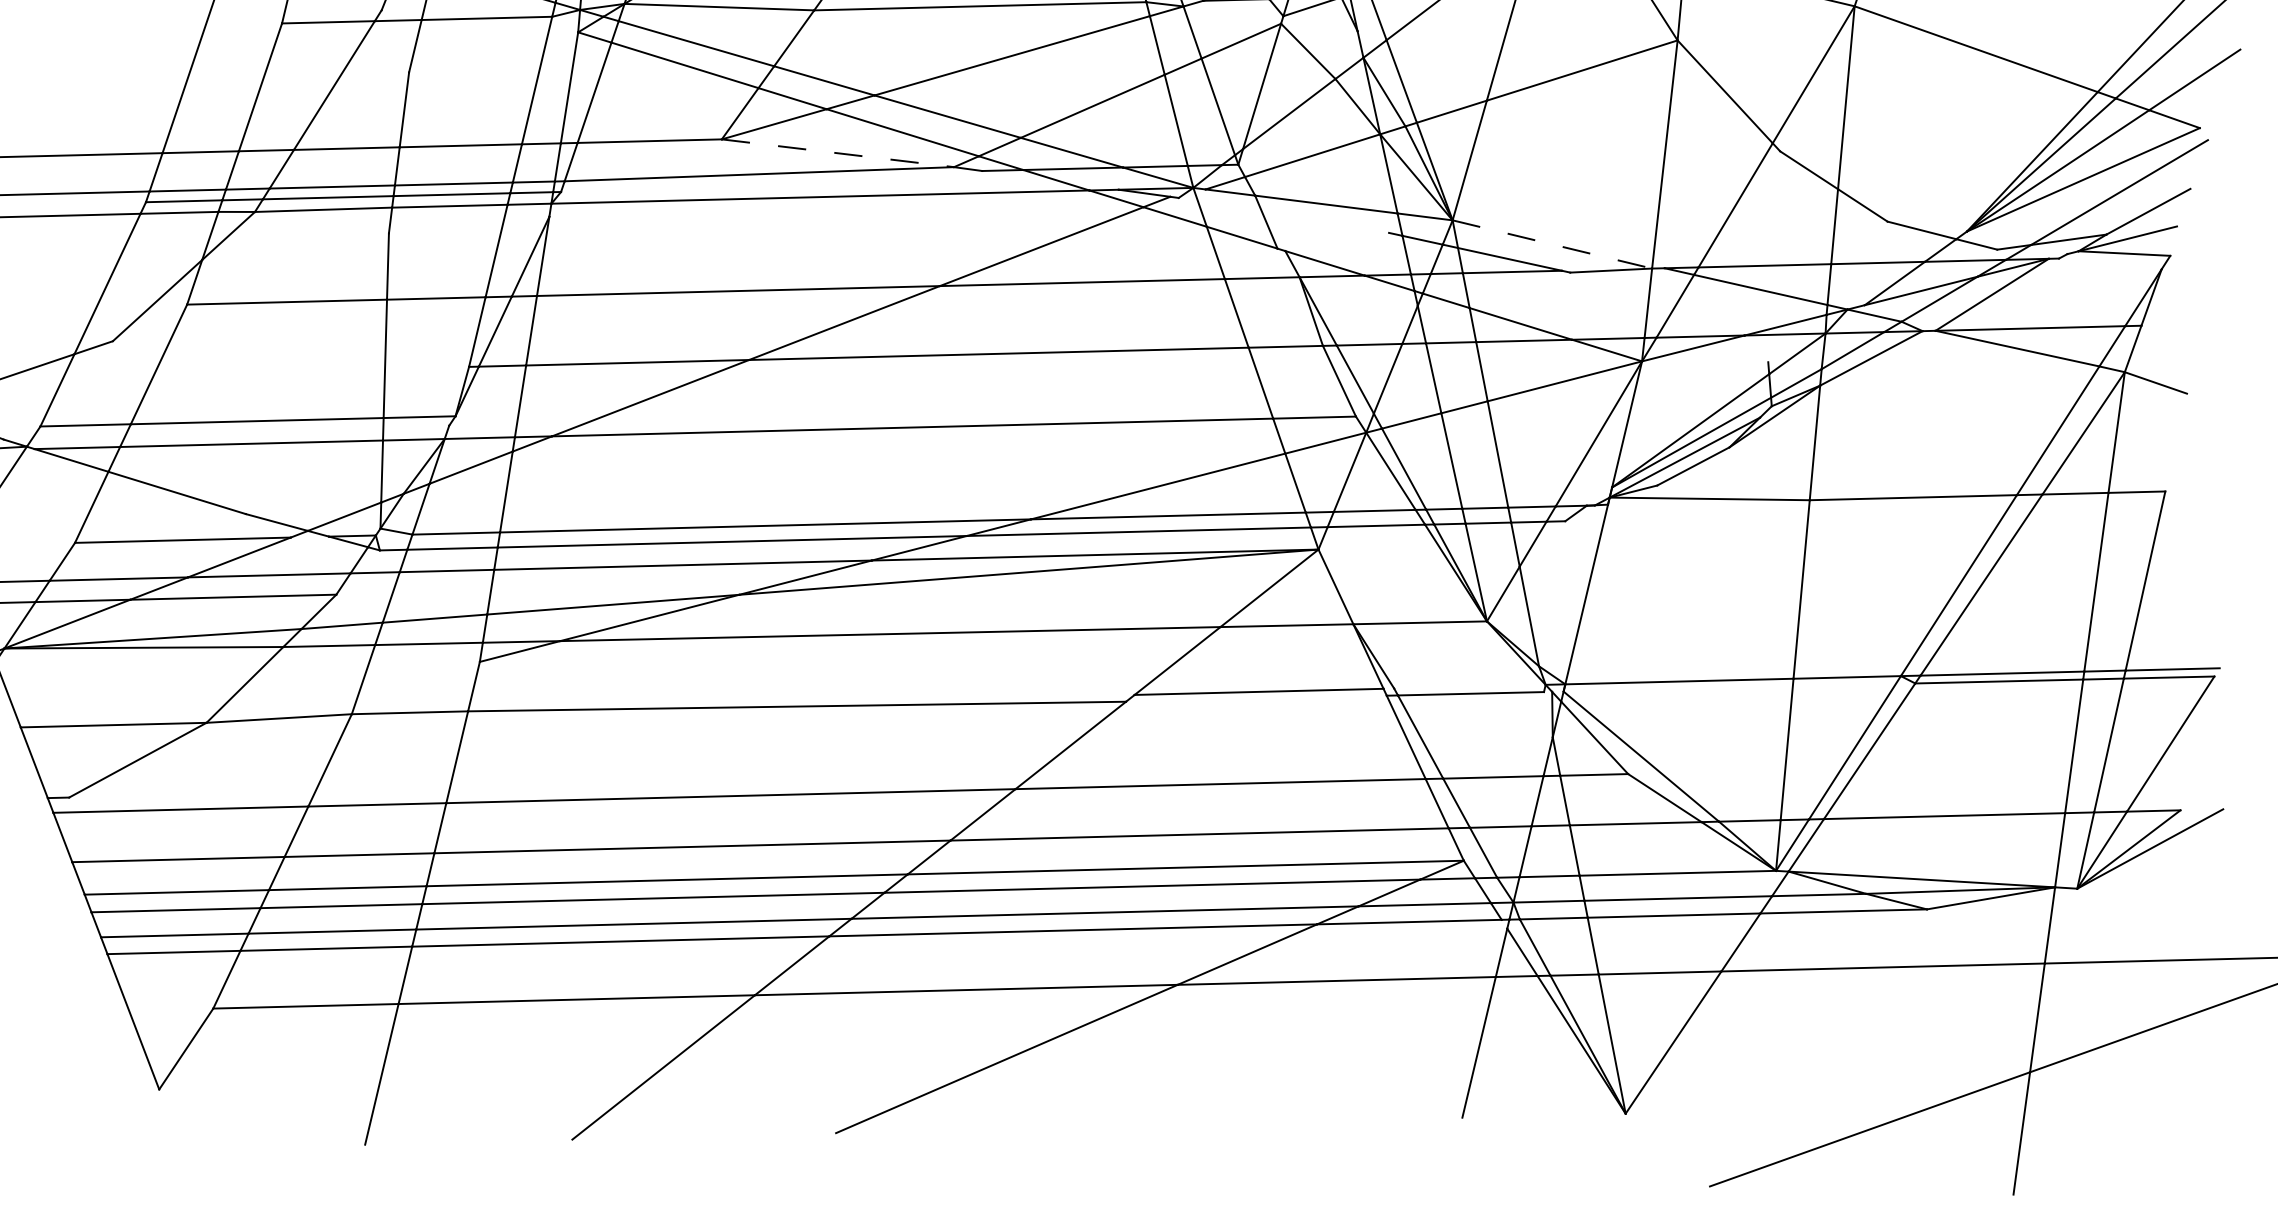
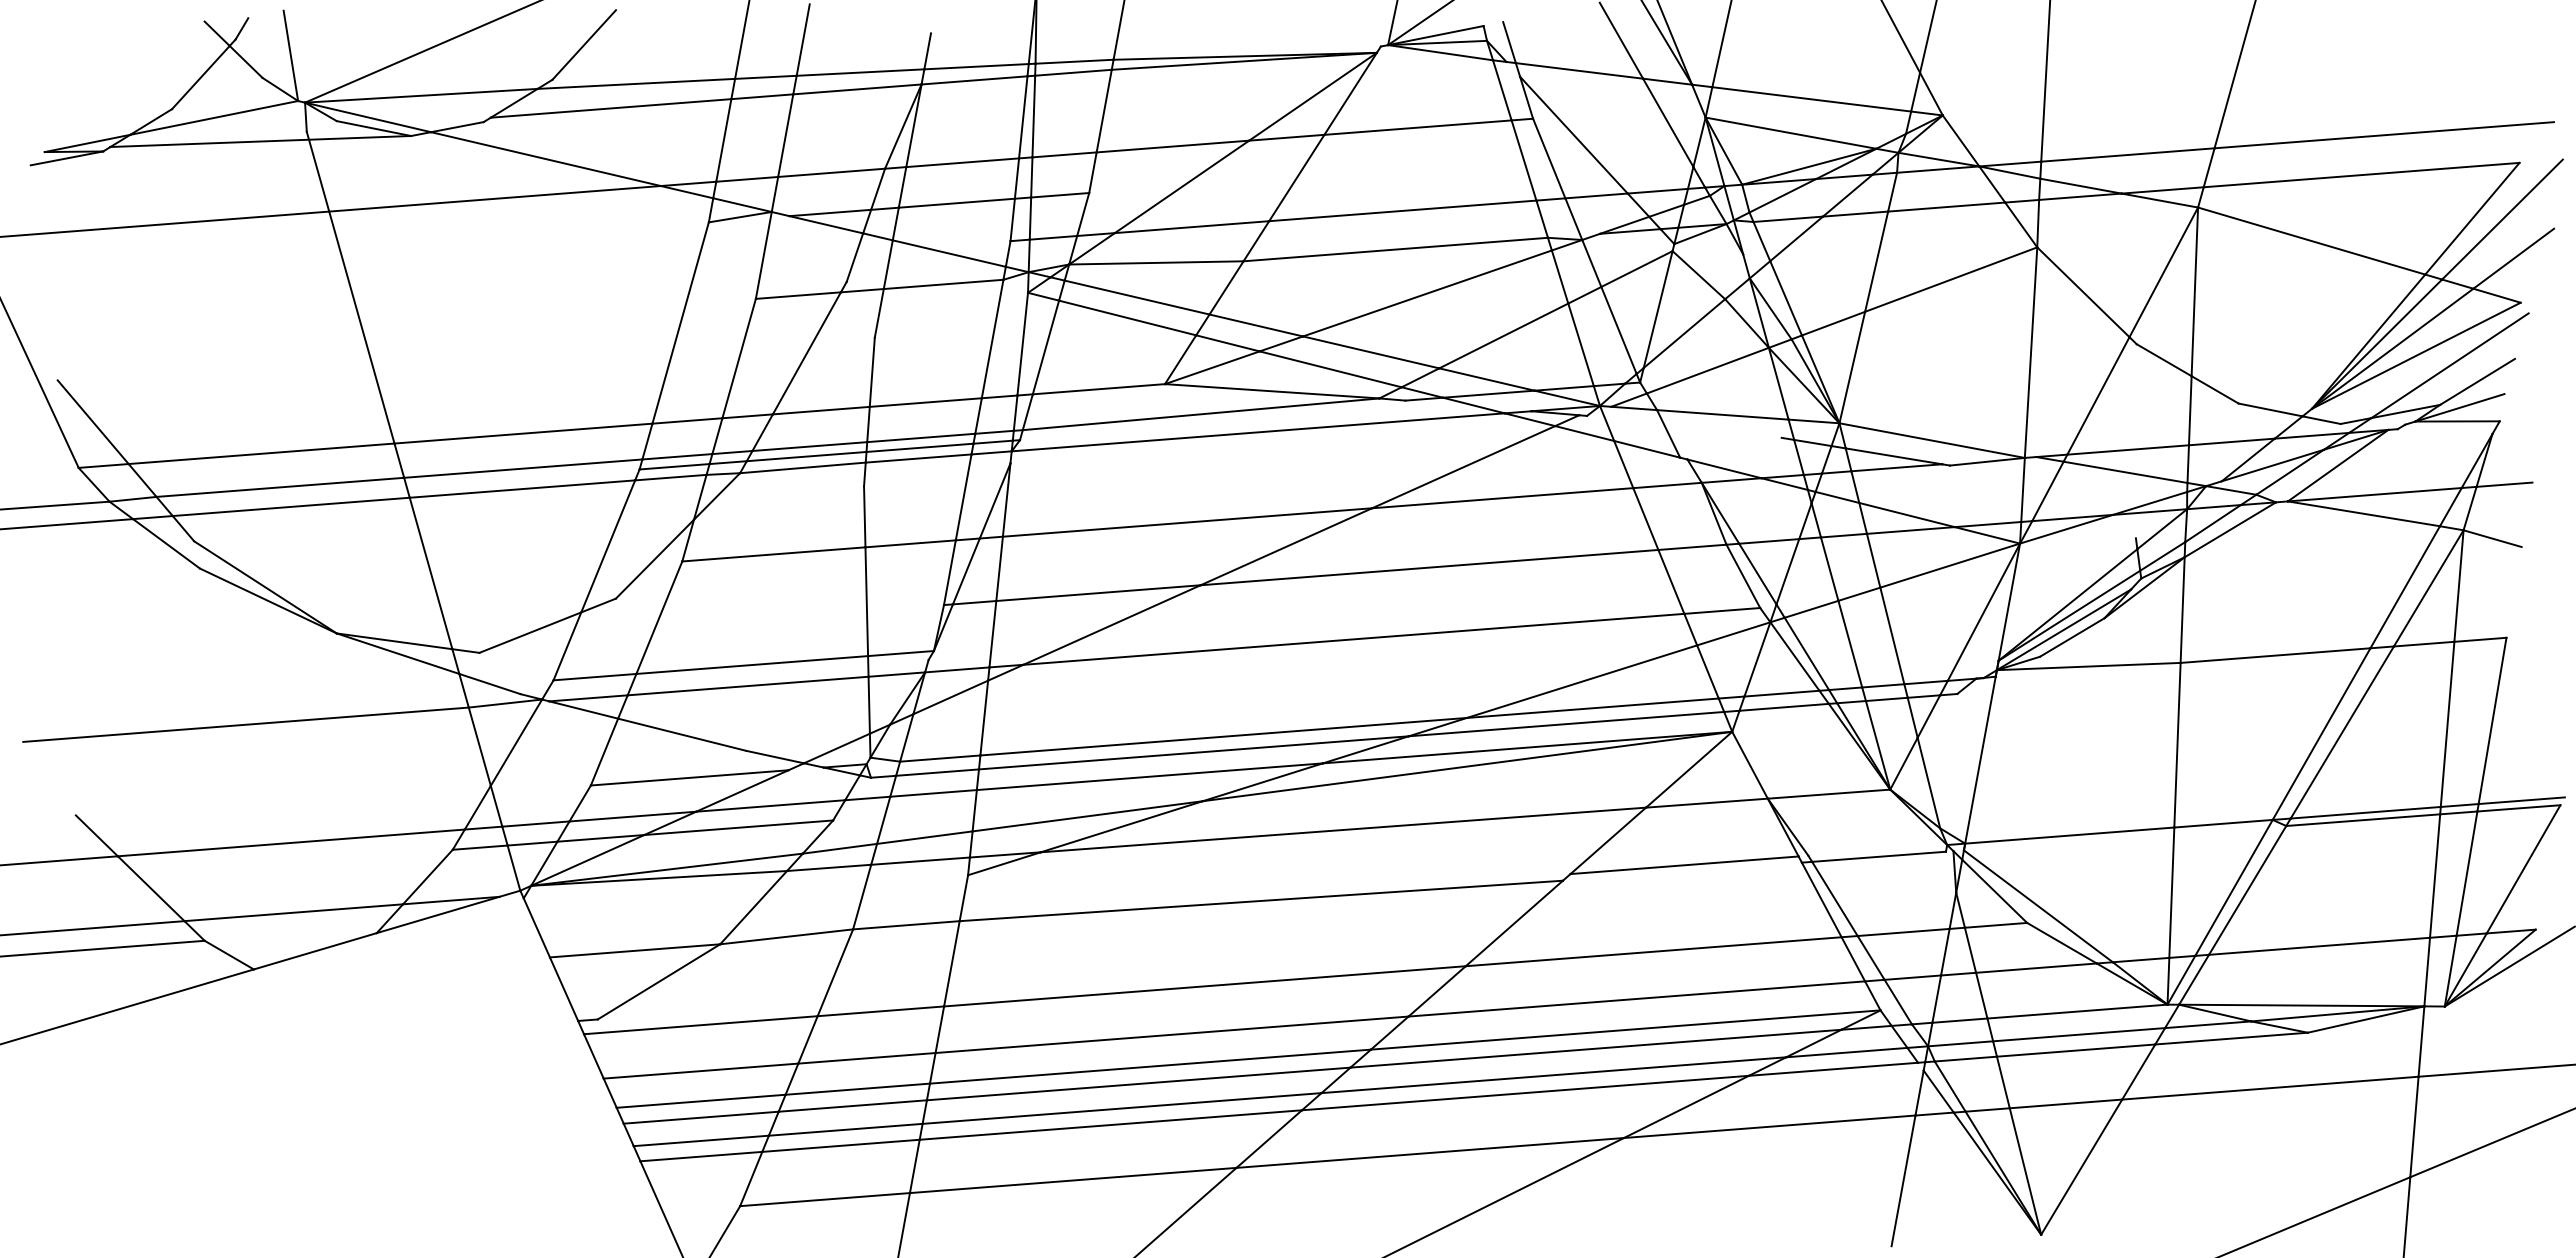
line: (838, 153) -> (1272, 391), dashed -> solid
line: (1552, 244) -> (1932, 440), dashed -> solid
line: (2171, 324) -> (2504, 484), added

